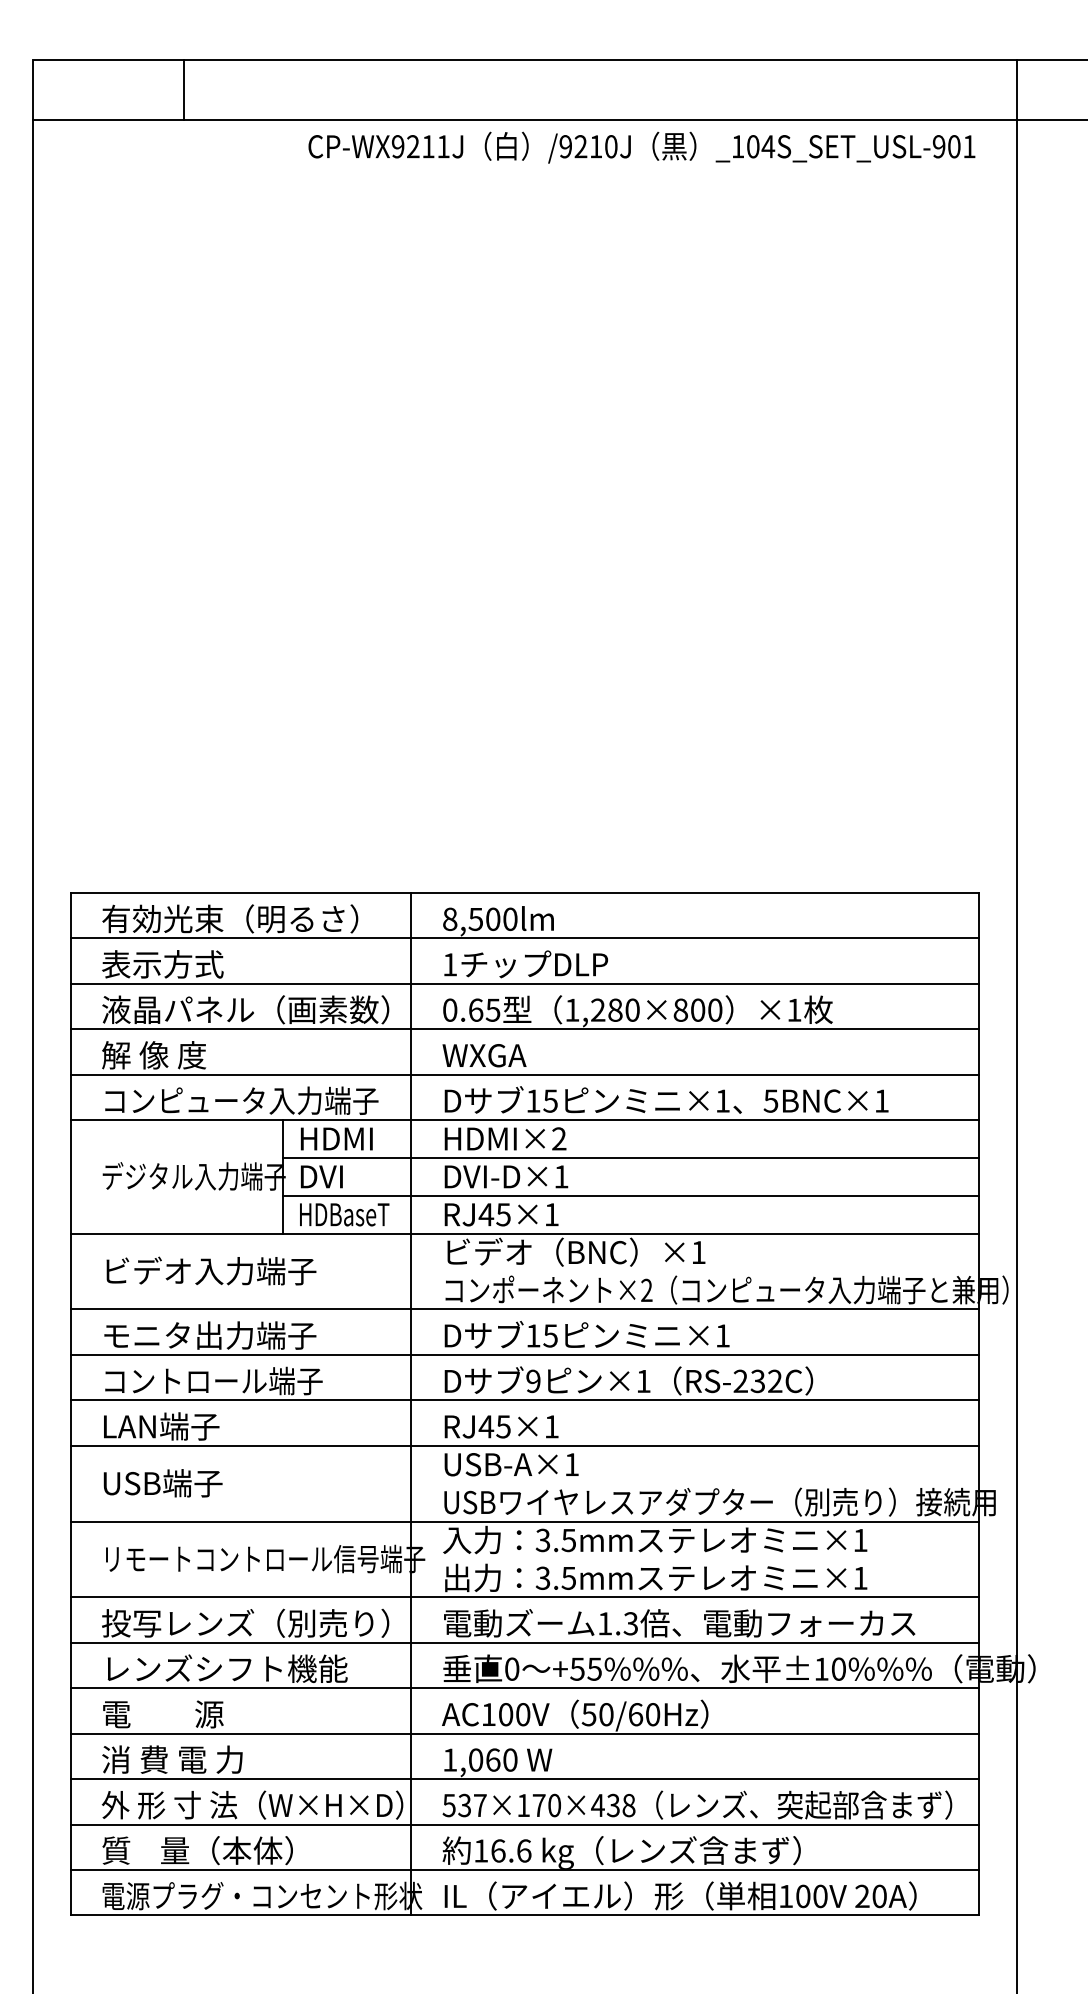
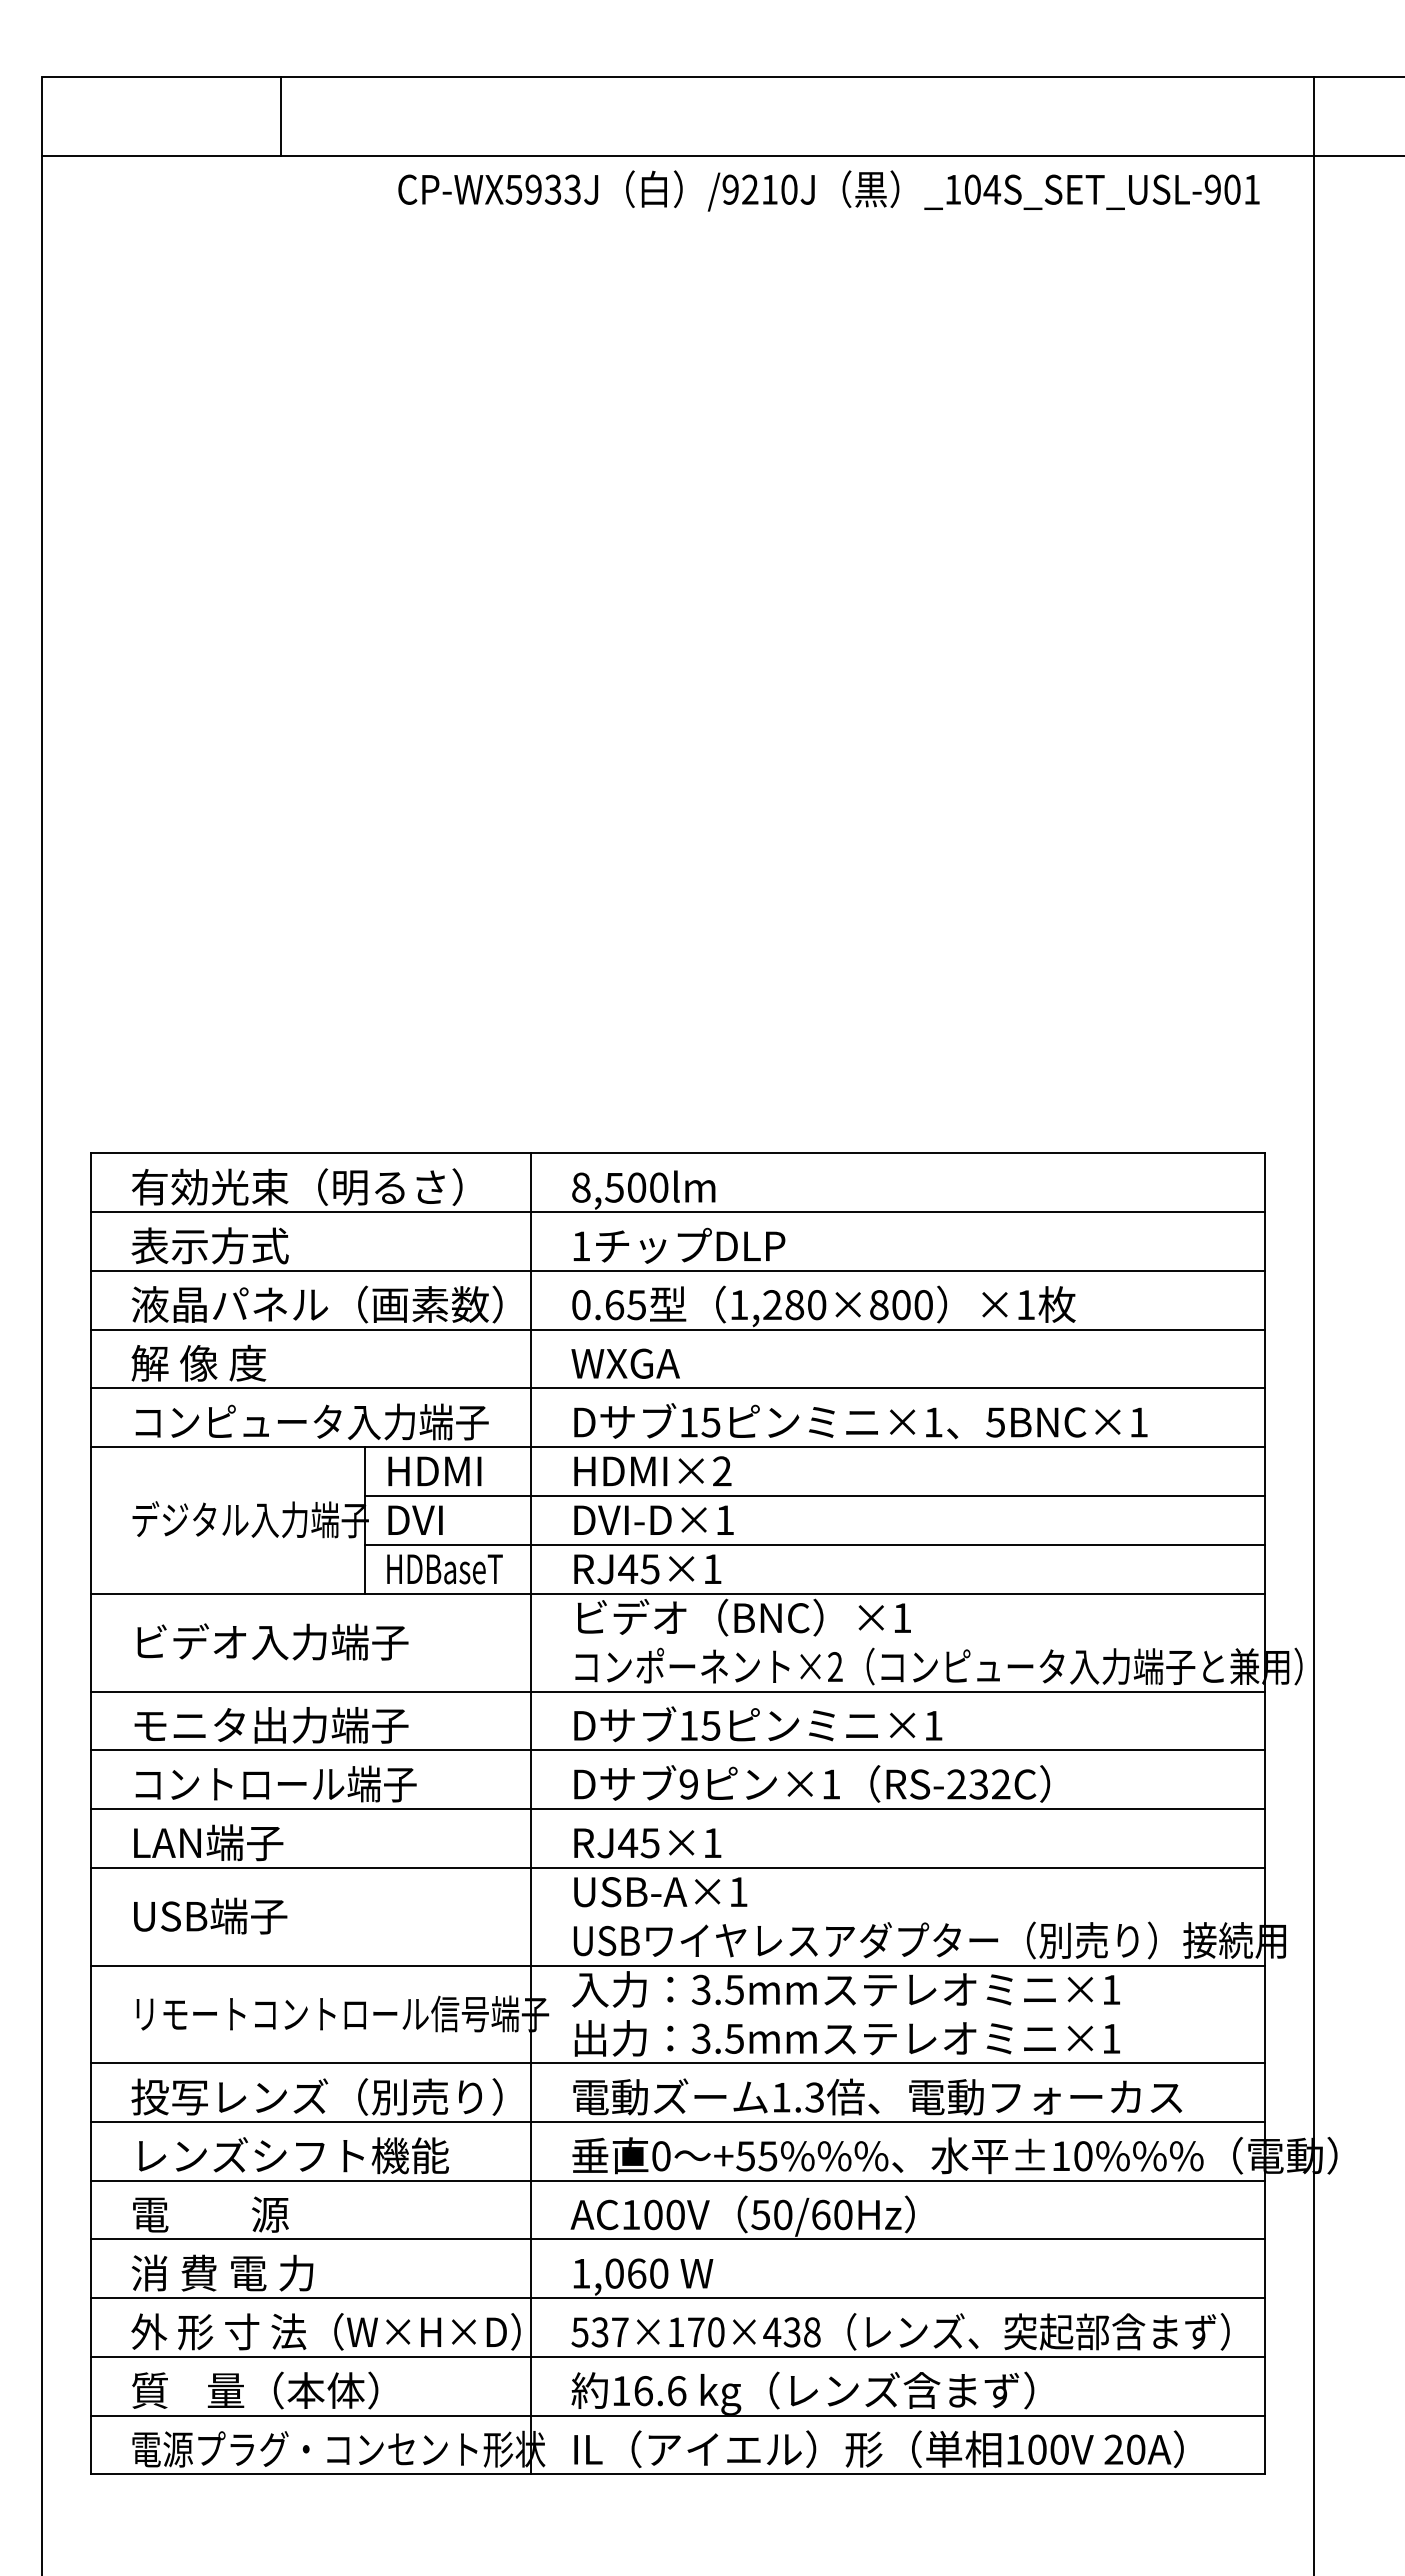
line: (183, 90) -> (280, 116), moved
text: (420, 146) -> (542, 189), CP-WX9211J -> CP-WX5933J

